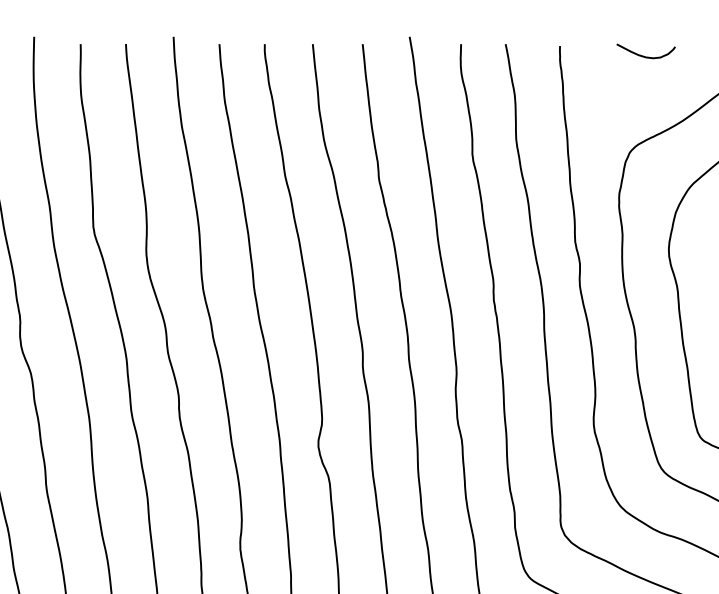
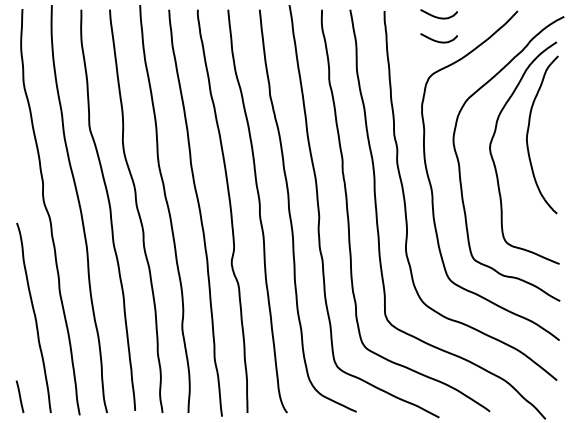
curve: (643, 92) -> (437, 40), added

